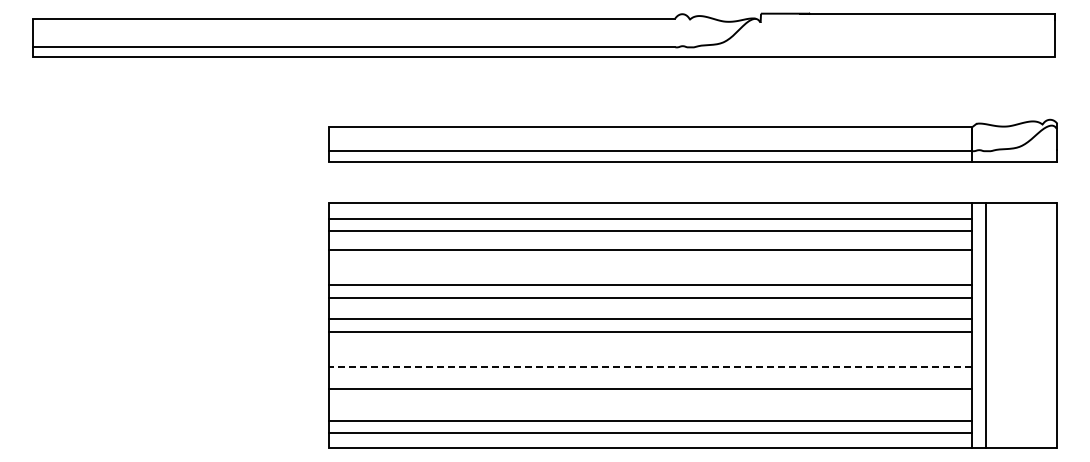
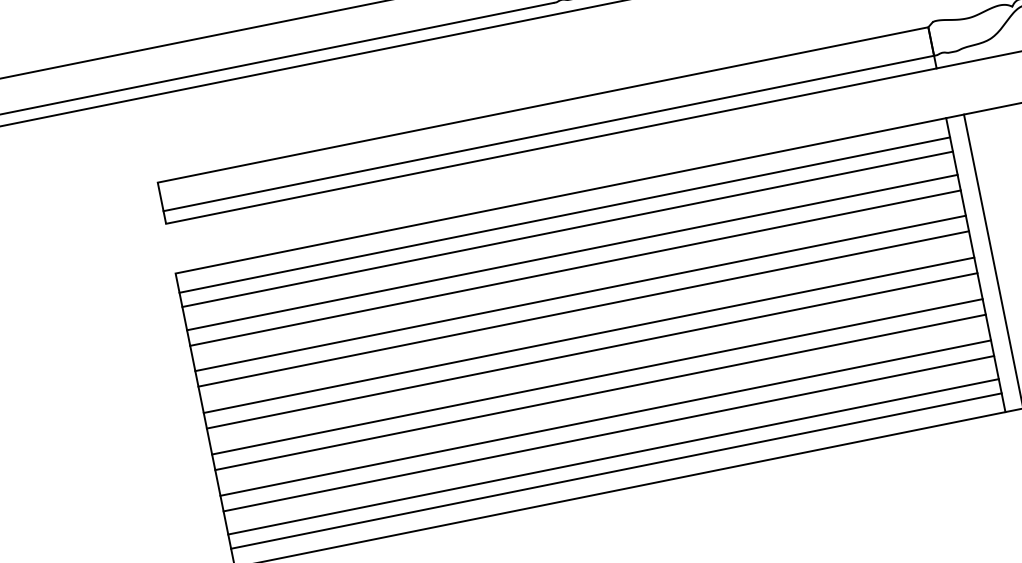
line: (649, 263) -> (574, 268), added
line: (649, 354) -> (596, 377), added
line: (649, 367) -> (599, 393), dashed -> solid
line: (649, 401) -> (608, 433), added

